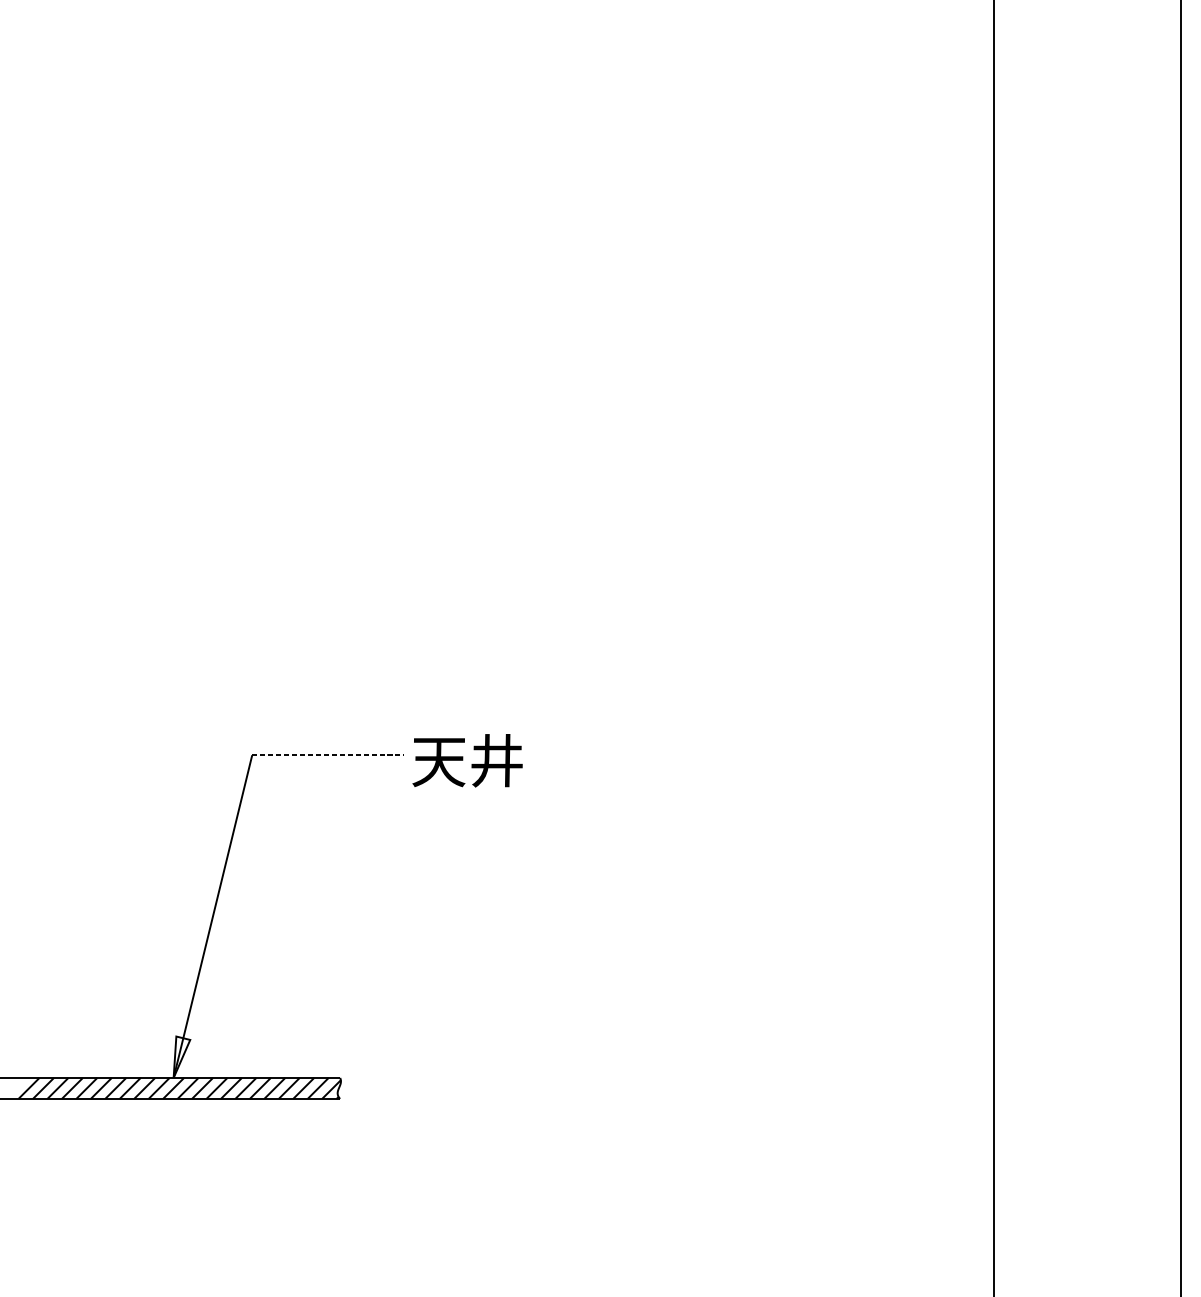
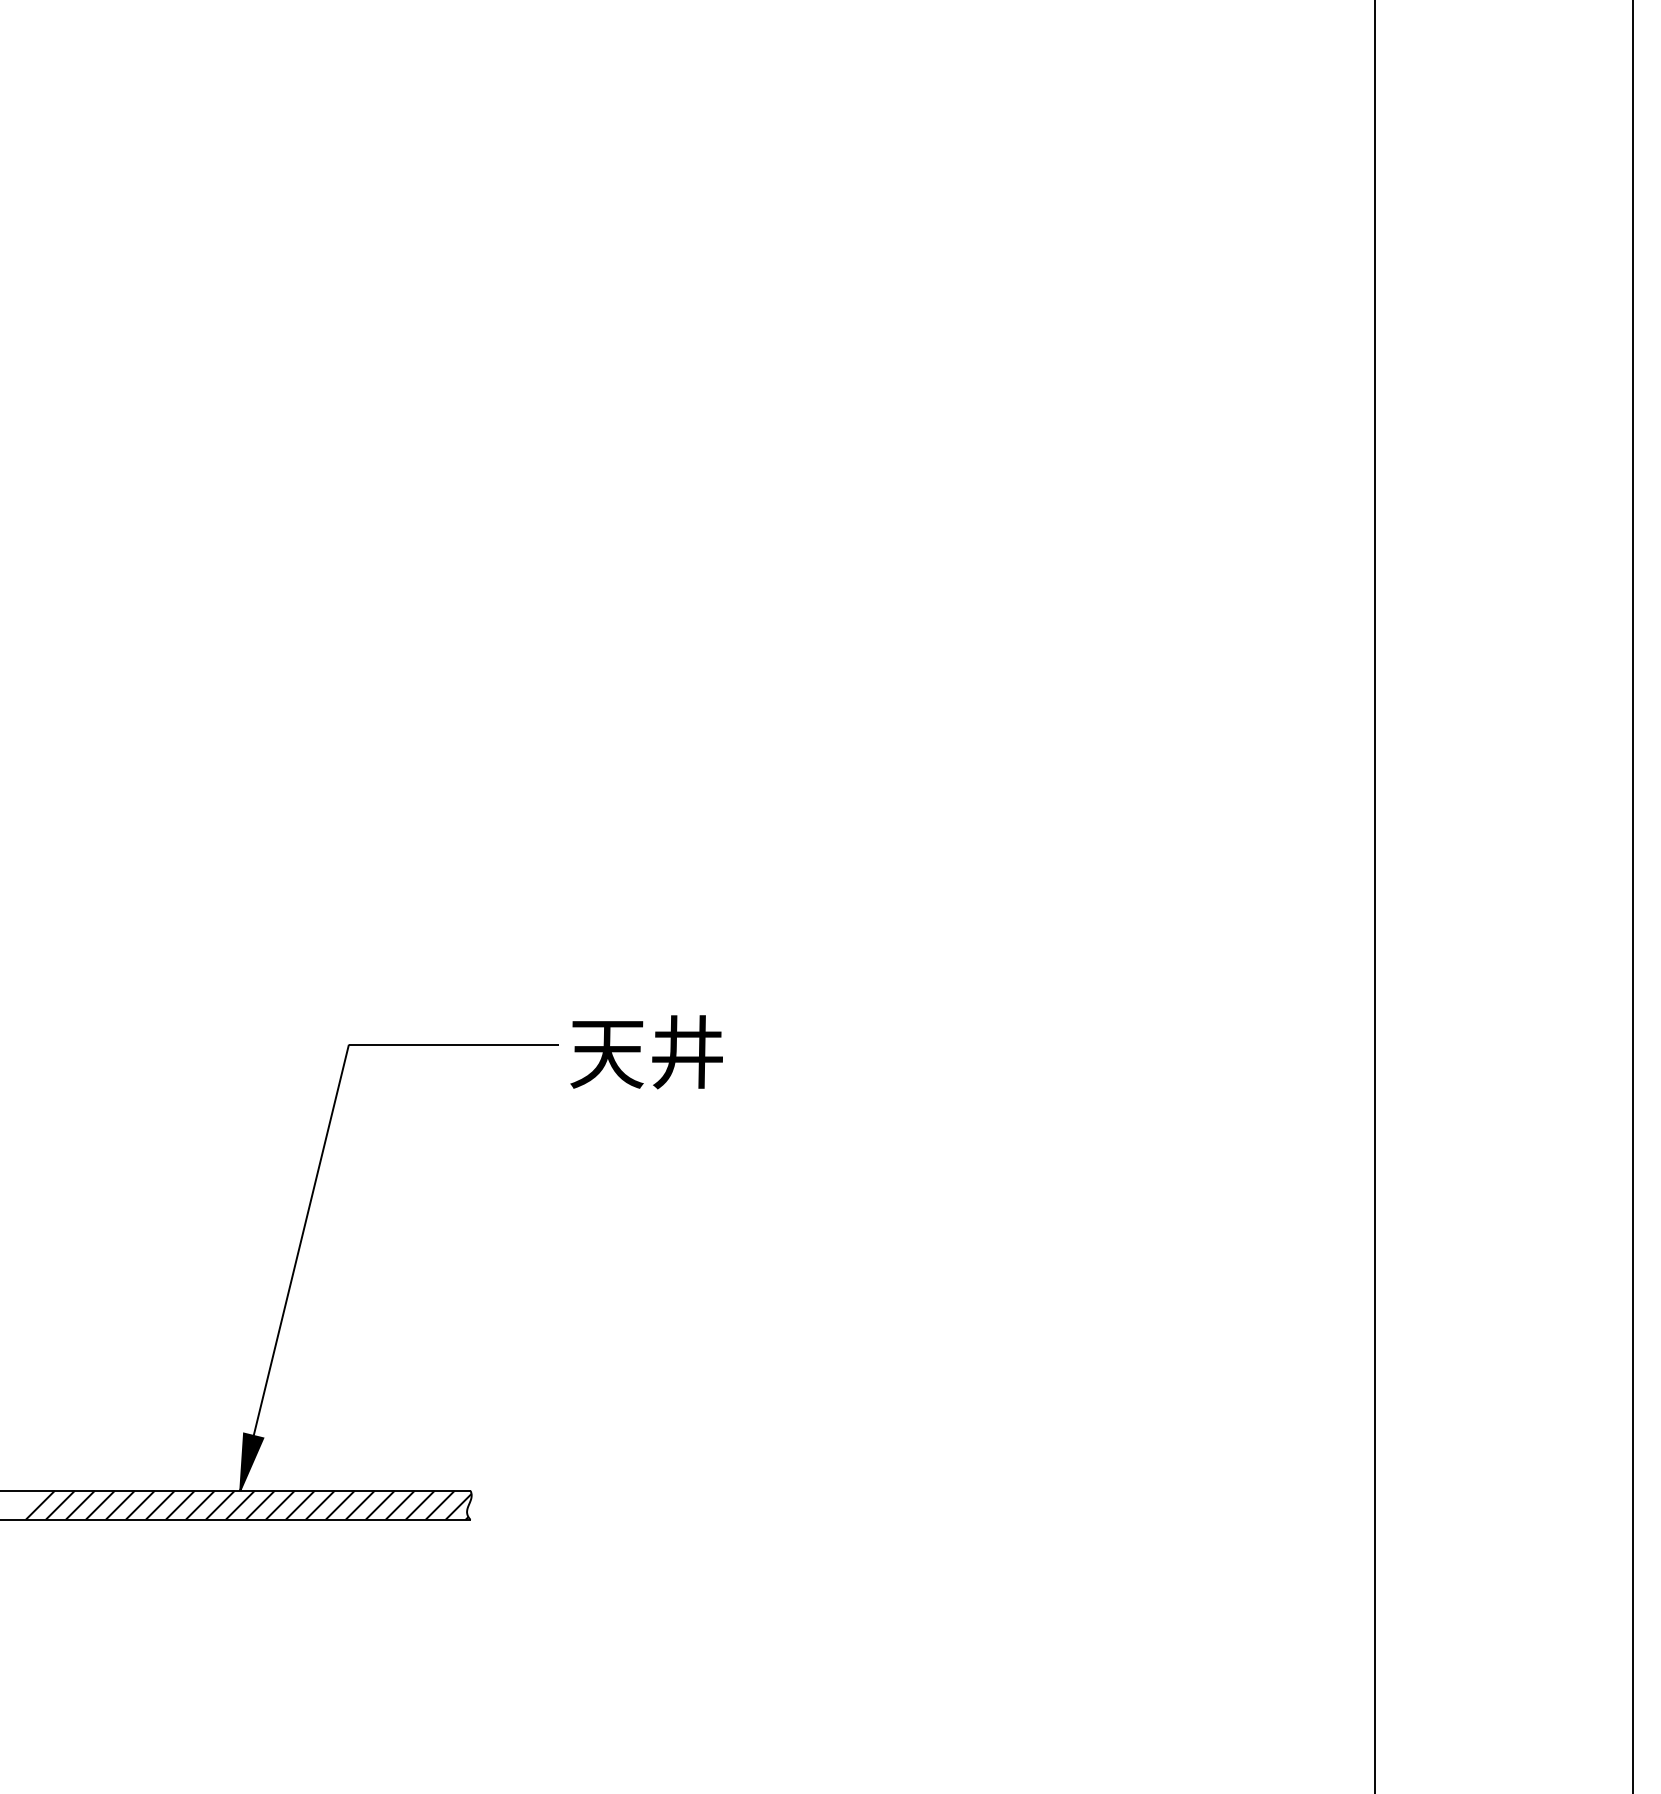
line: (327, 755) -> (453, 1044), dashed -> solid
fill: (181, 1056) -> (251, 1461), added

